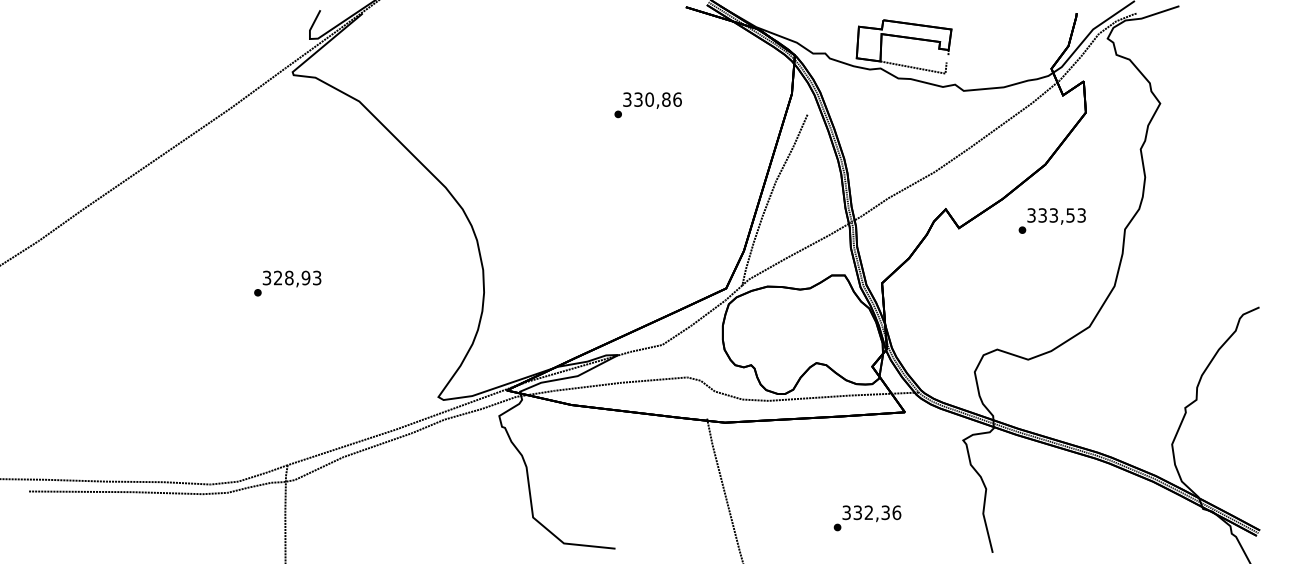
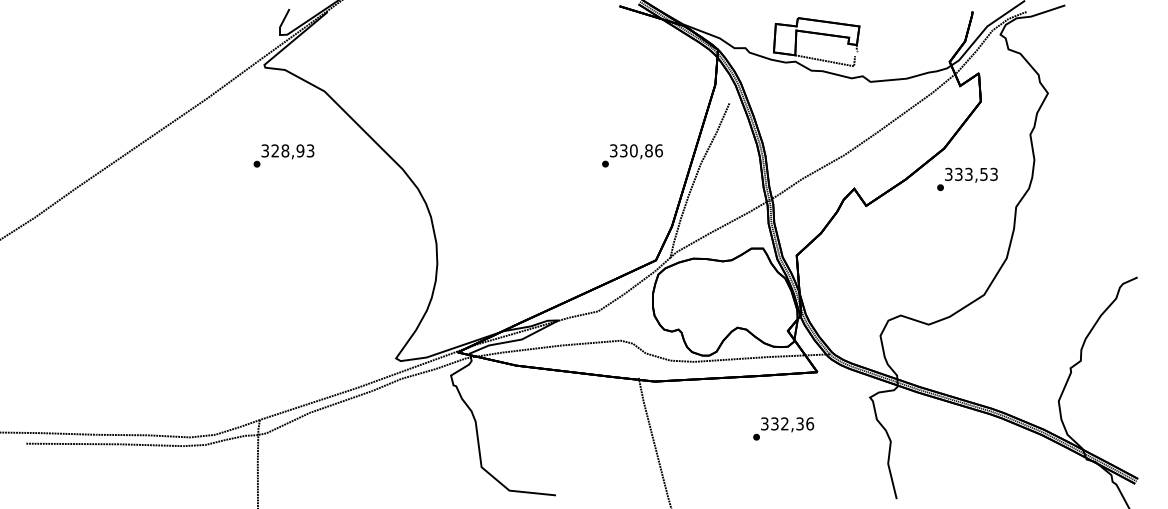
text: (648, 104) -> (632, 155), moved
text: (1052, 221) -> (967, 179), moved
text: (287, 283) -> (283, 155), moved
text: (867, 517) -> (783, 428), moved

